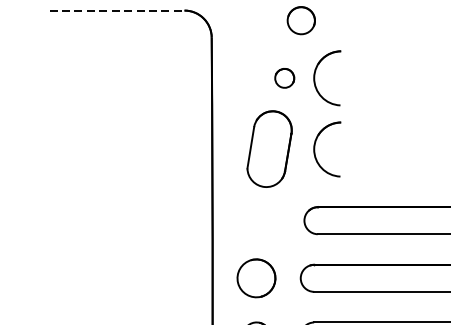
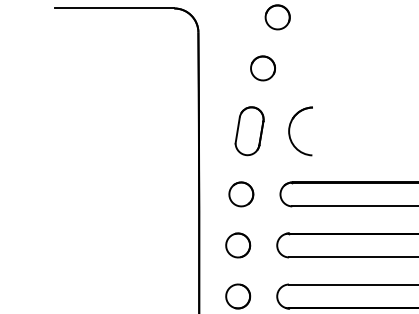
line: (116, 10) -> (114, 8), dashed -> solid
part: (315, 76) -> (290, 66), removed
part: (284, 78) -> (262, 68), size x1.43
part: (269, 149) -> (249, 131), size x0.71
part: (260, 220) -> (241, 194), added
part: (257, 278) -> (238, 245), size x0.71

